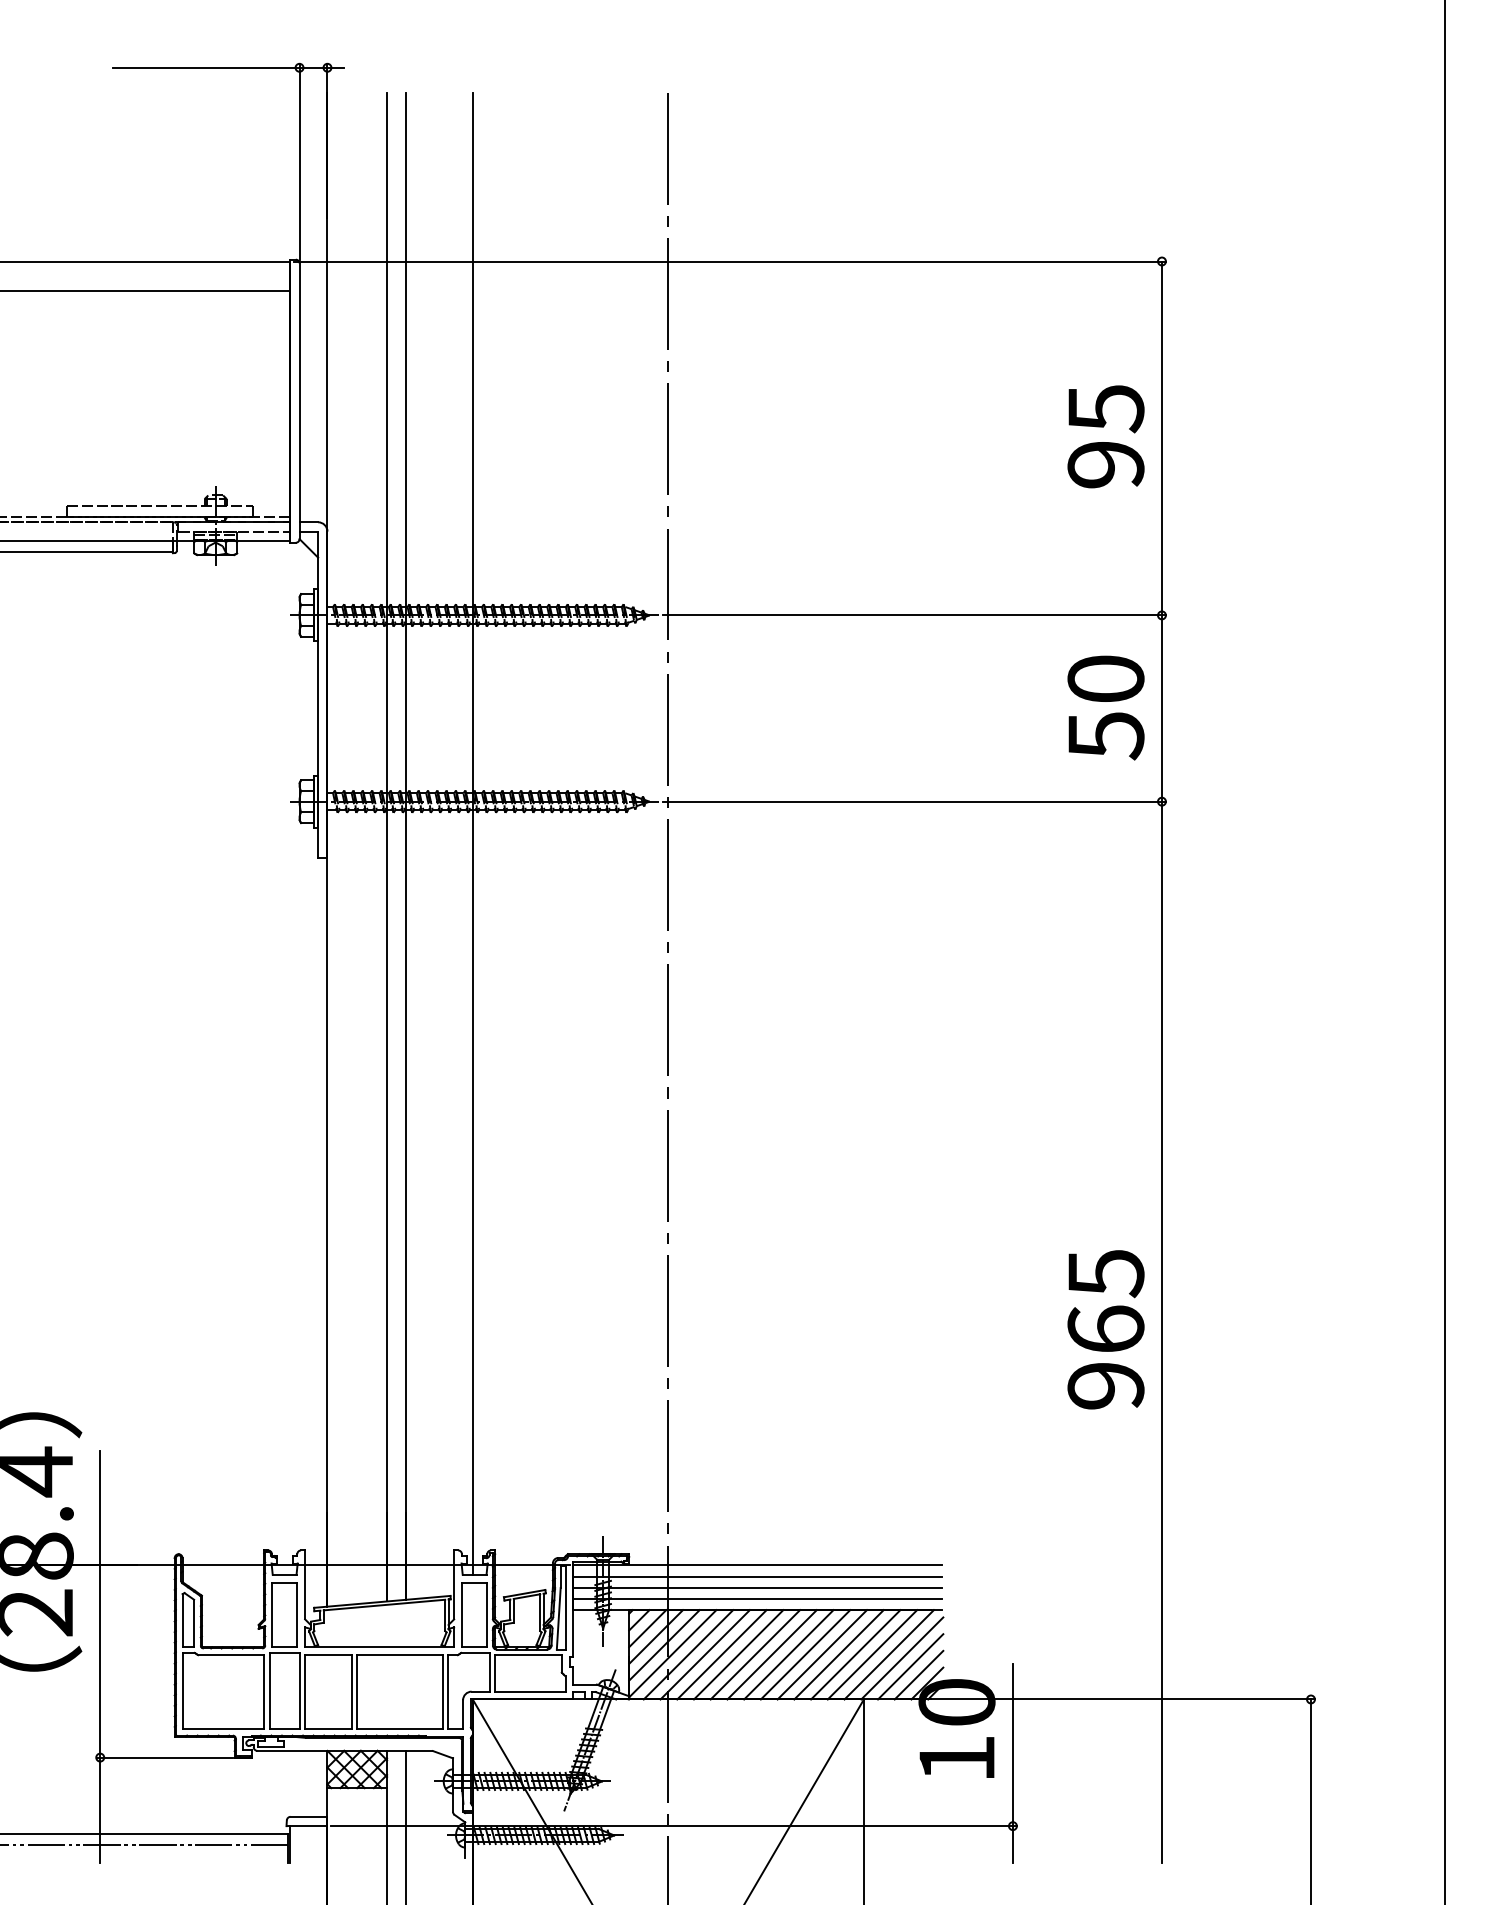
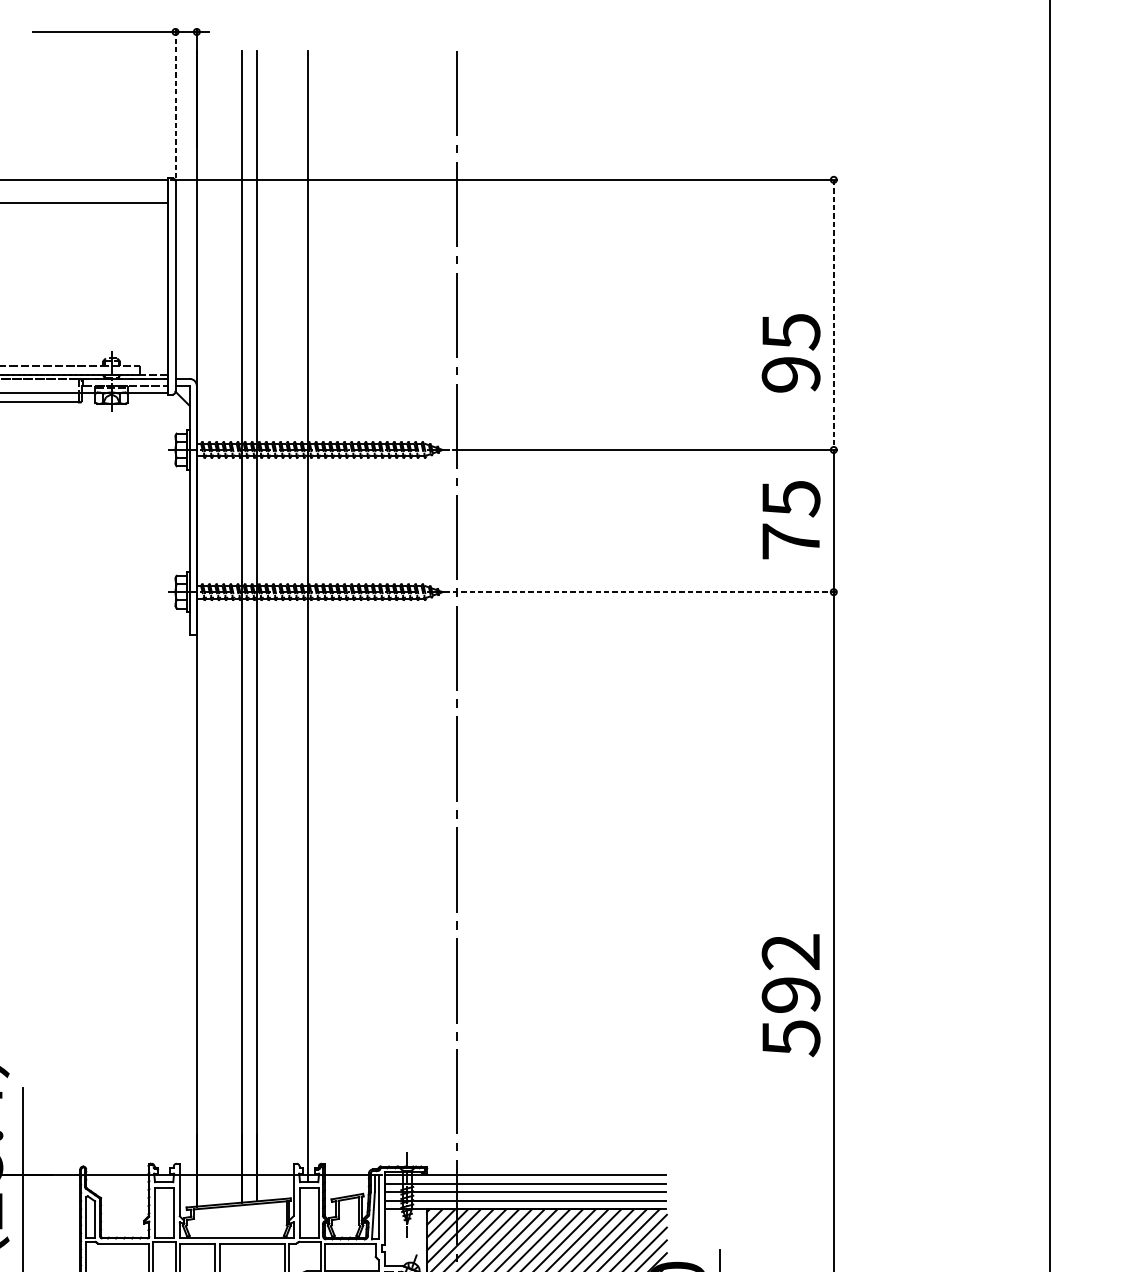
line: (299, 161) -> (175, 103), solid -> dashed
text: (1105, 436) -> (790, 353), moved
line: (1161, 438) -> (833, 314), solid -> dashed
text: (1105, 707) -> (790, 520), 50 -> 75
line: (914, 801) -> (644, 592), solid -> dashed
text: (1105, 1329) -> (790, 995), 965 -> 592

